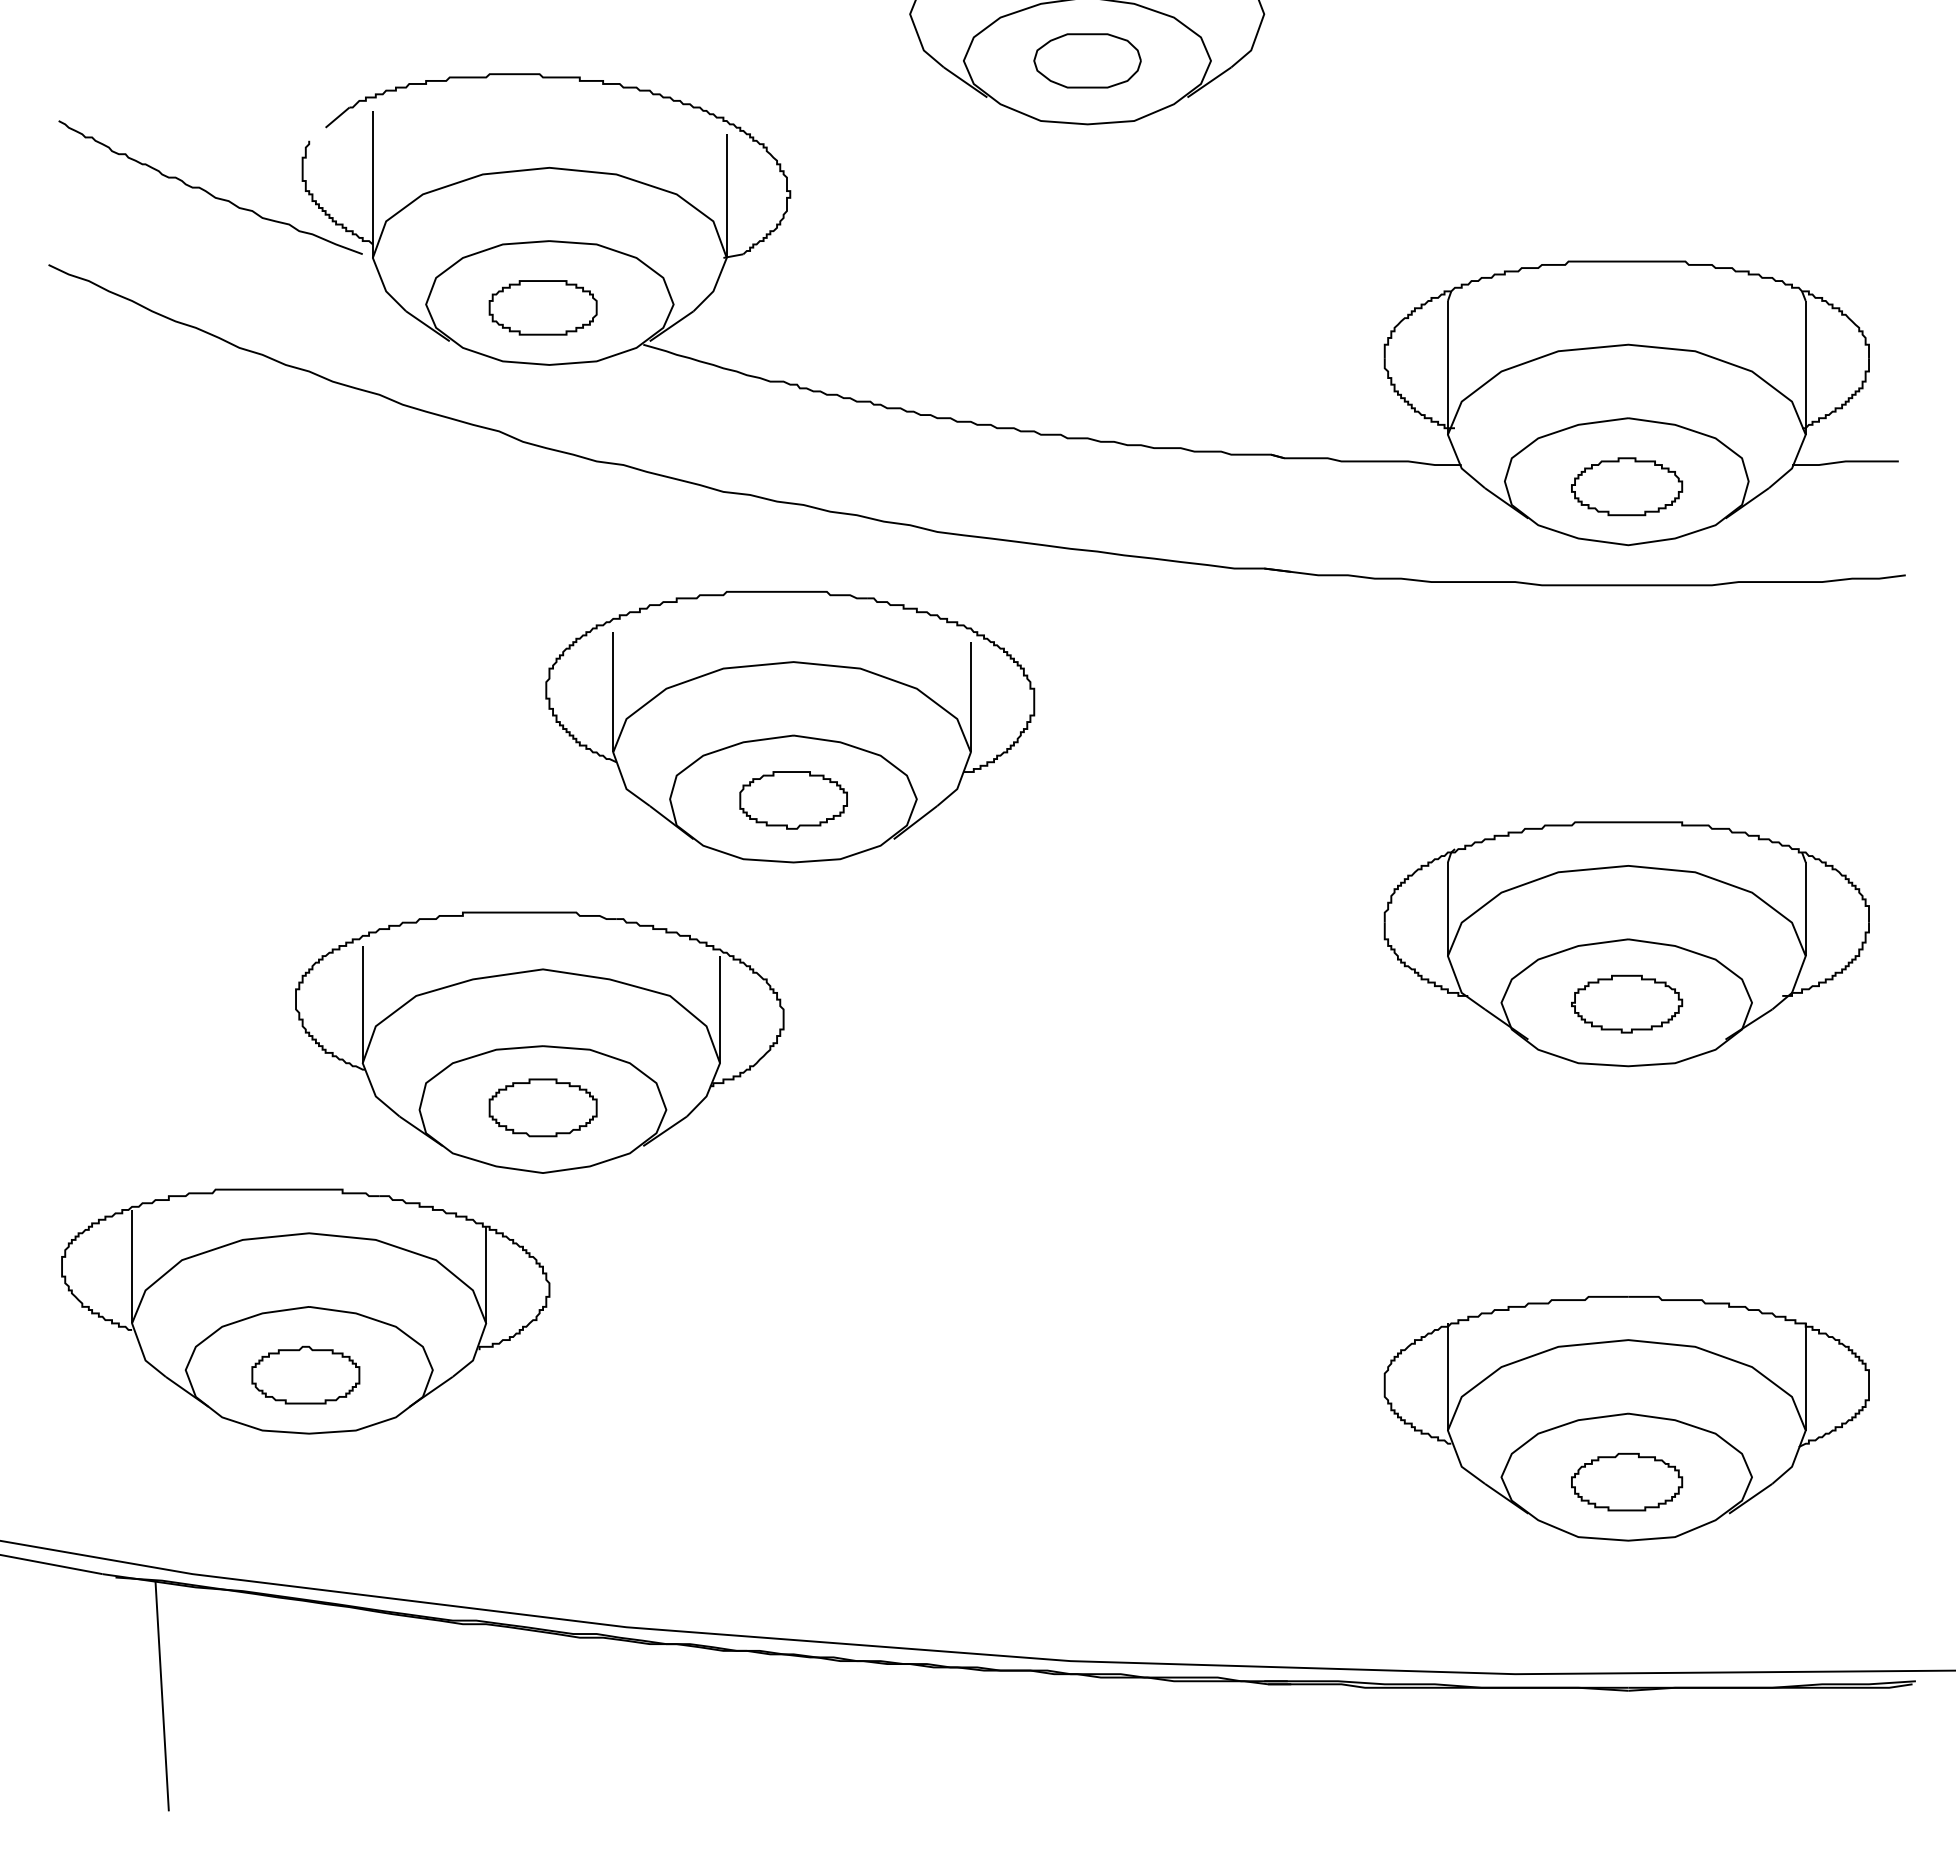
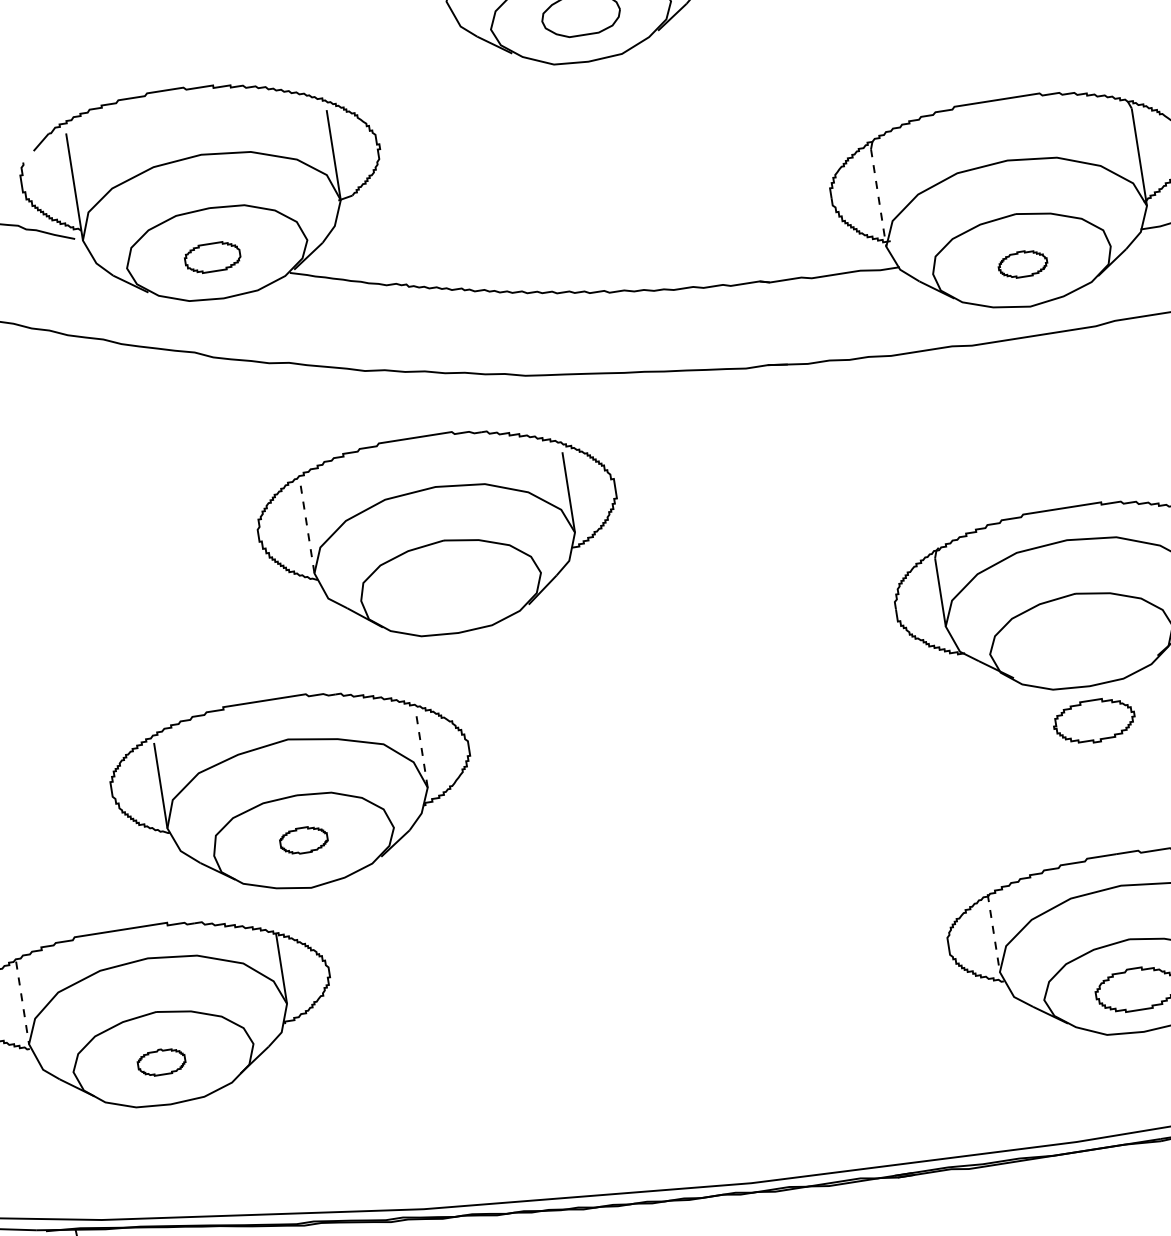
part: (542, 307) -> (212, 257), size x0.7
line: (1447, 367) -> (878, 197), solid -> dashed
part: (1627, 486) -> (1023, 263), size x0.6
line: (613, 692) -> (307, 529), solid -> dashed
part: (793, 800) -> (451, 587), removed
part: (1627, 1003) -> (1094, 720), moved
line: (720, 1009) -> (421, 748), solid -> dashed
part: (542, 1107) -> (303, 840), size x0.6
line: (132, 1266) -> (22, 1002), solid -> dashed
part: (305, 1374) -> (161, 1061), size x0.6
line: (1447, 1376) -> (993, 932), solid -> dashed

